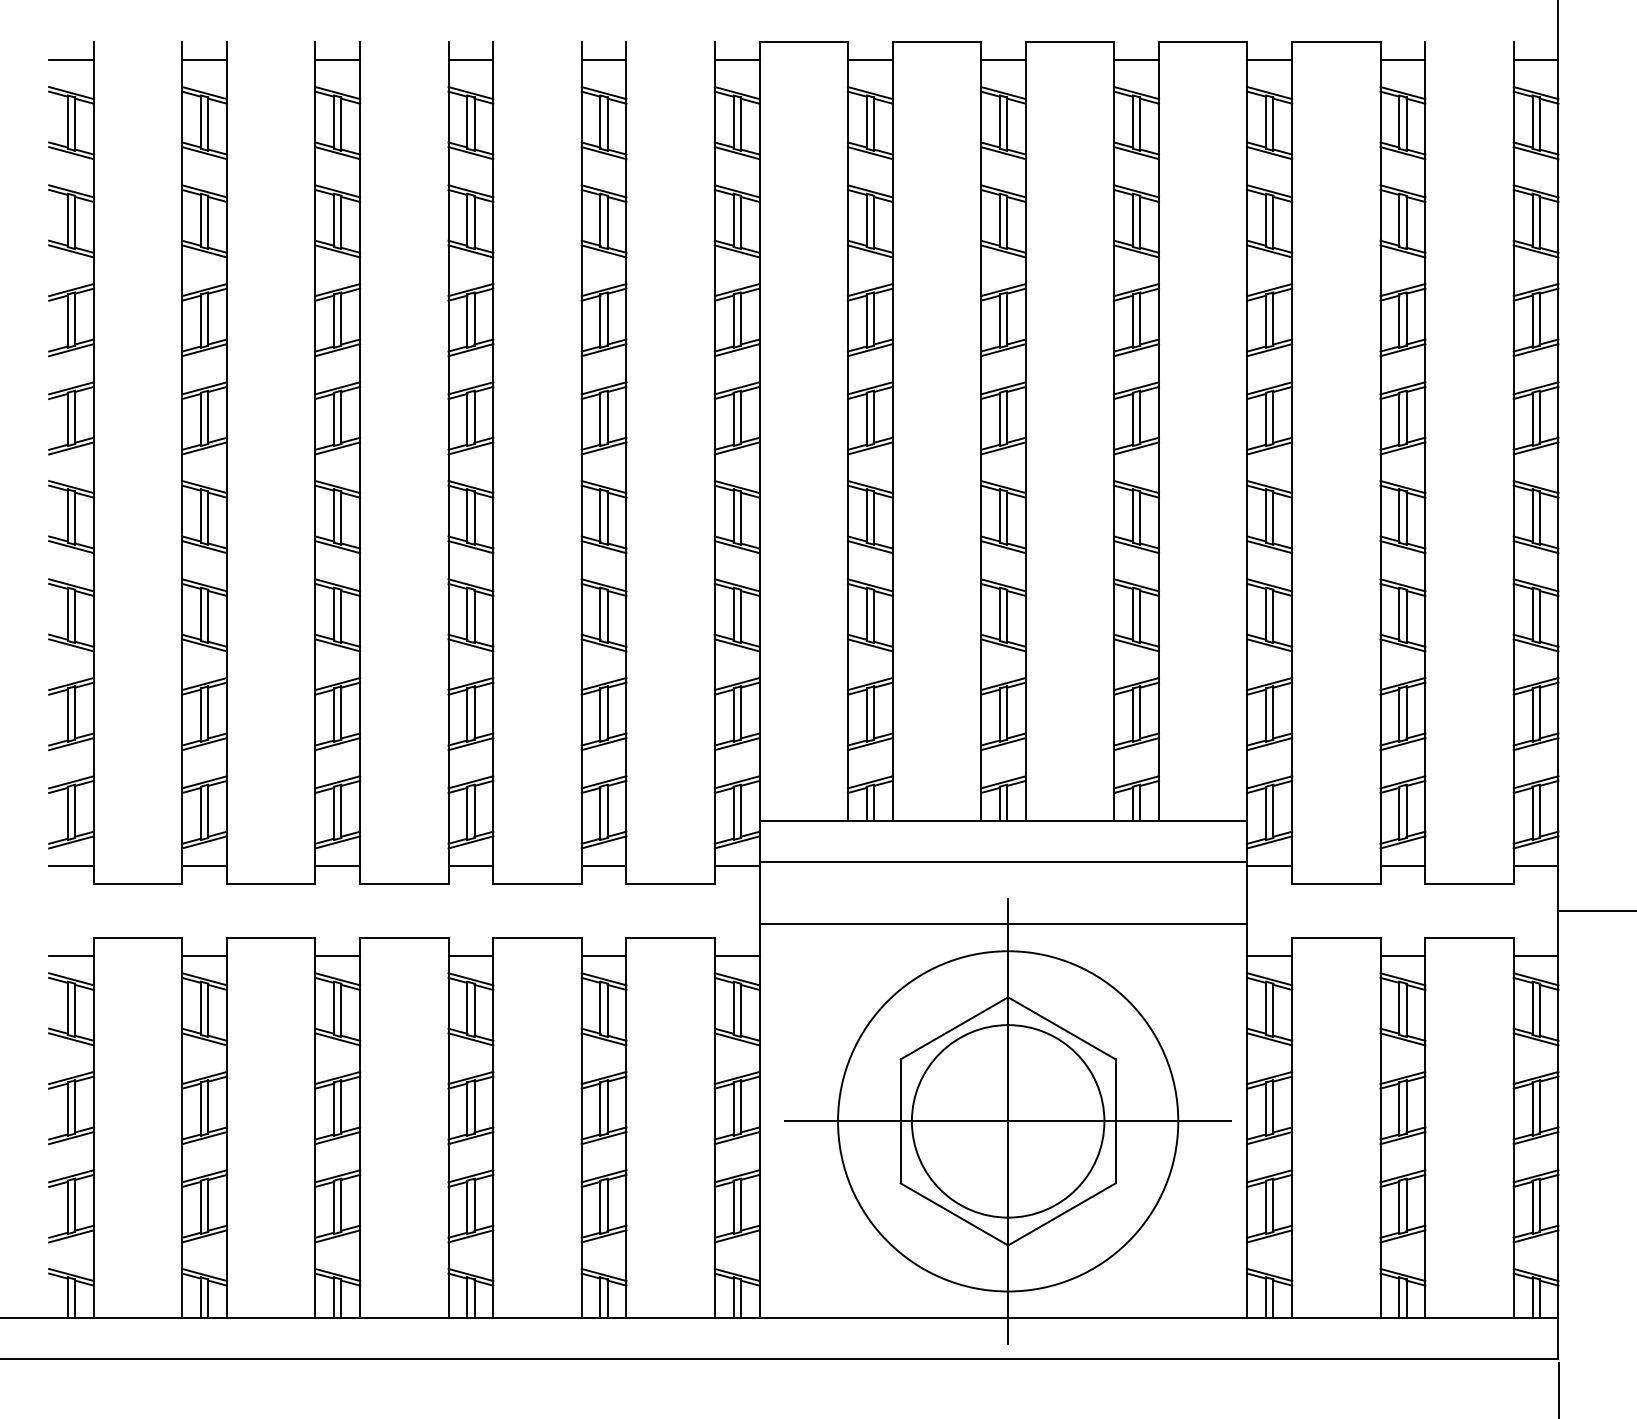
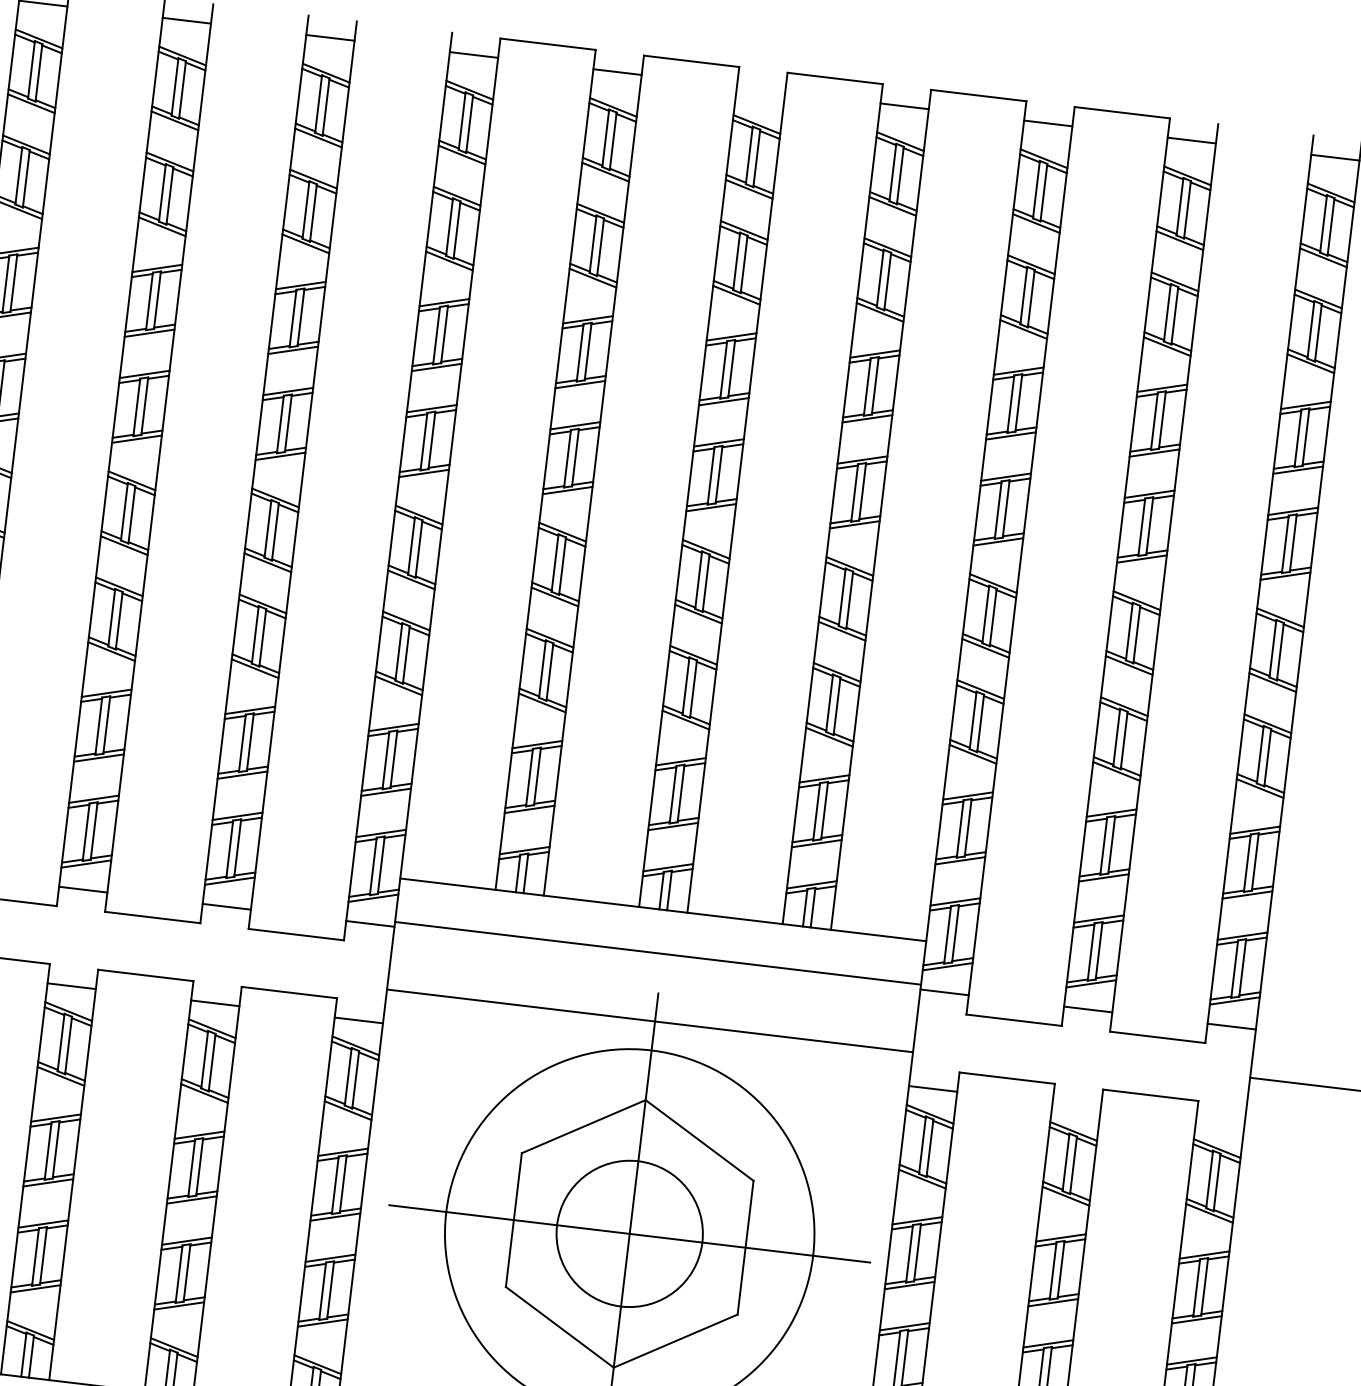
line: (1003, 60) -> (761, 89), removed
line: (1402, 955) -> (1076, 1105), removed
line: (1535, 955) -> (1219, 1122), removed
circle: (1007, 1121) -> (628, 1233), size x0.7

